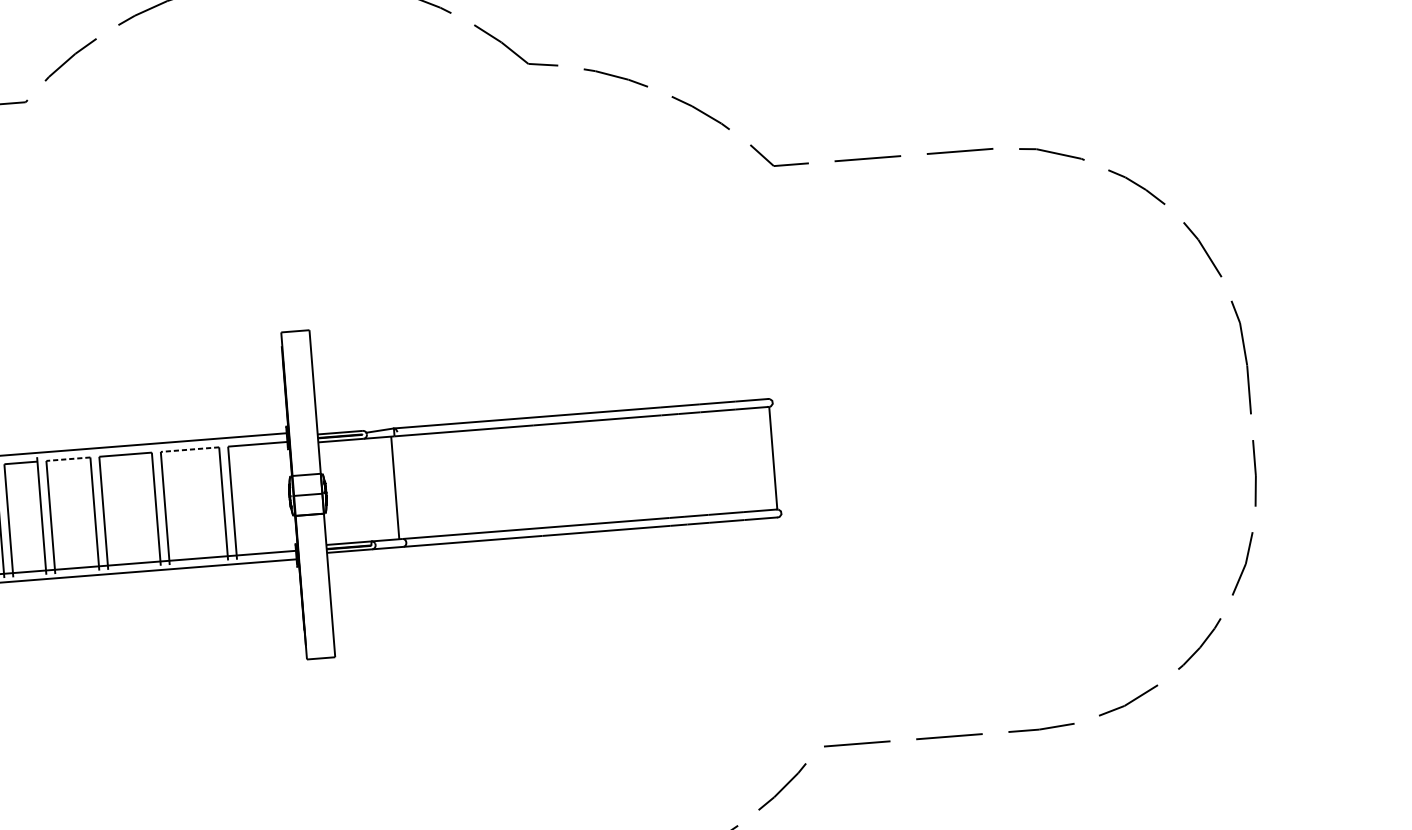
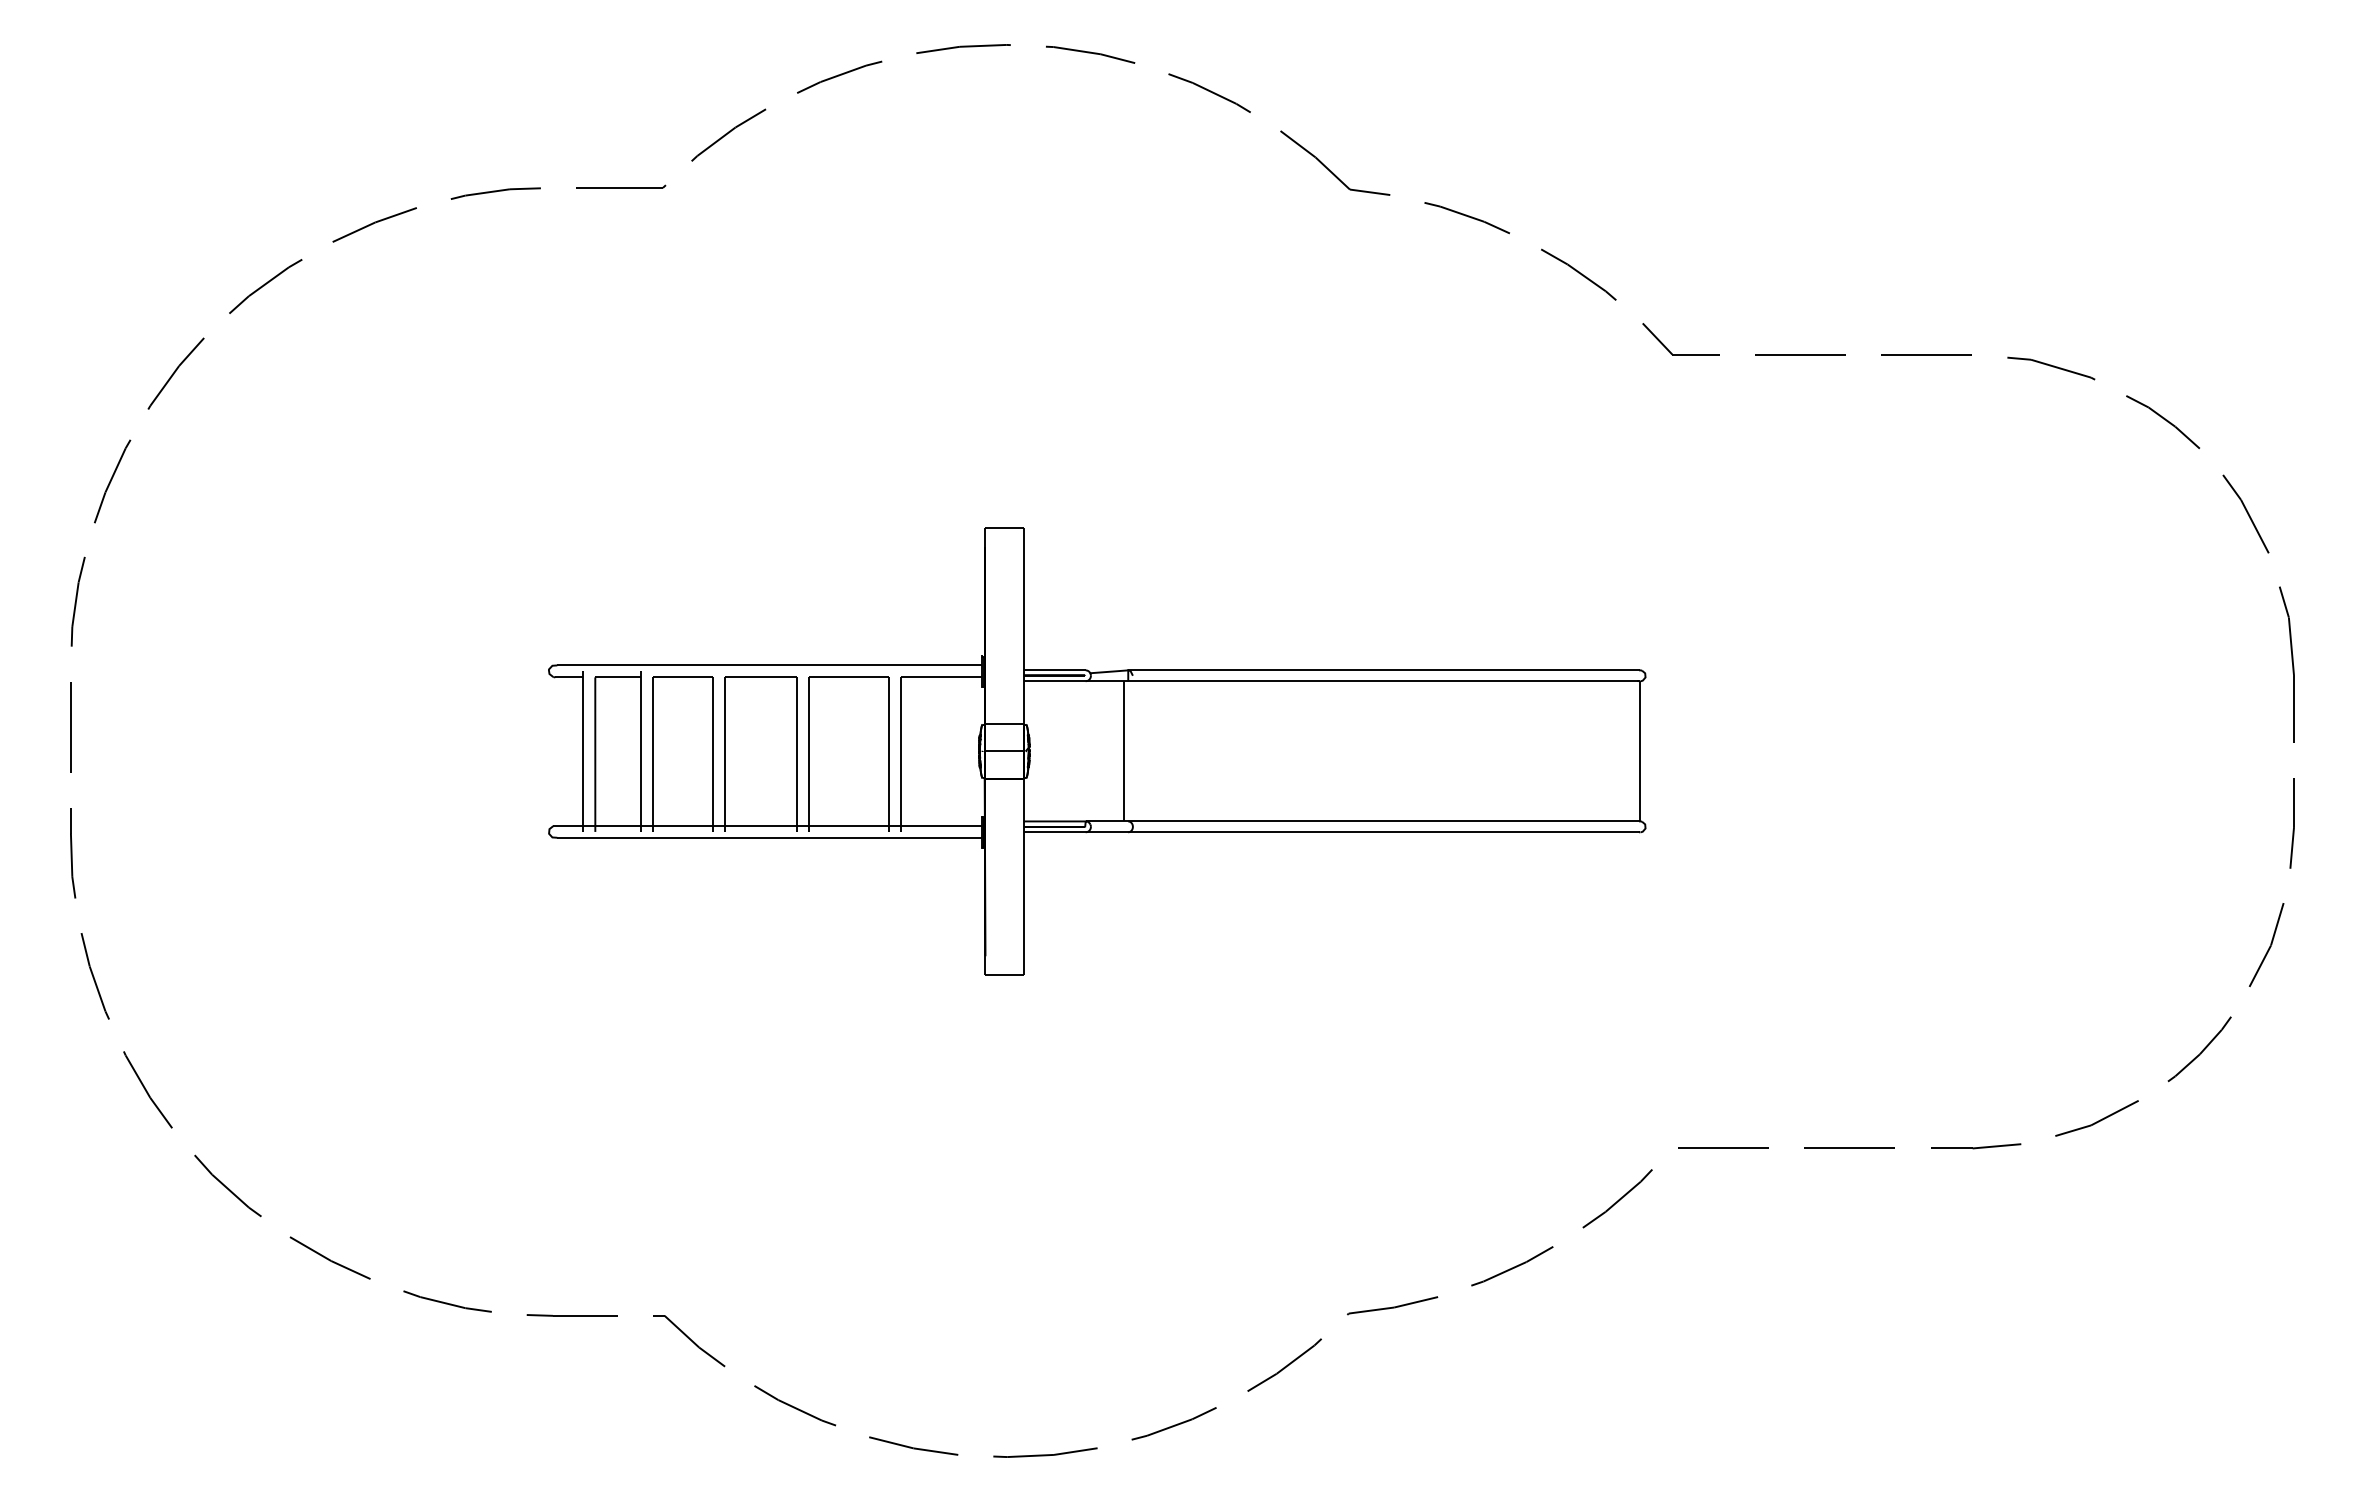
line: (190, 449) -> (849, 677), dashed -> solid
line: (68, 459) -> (682, 677), dashed -> solid

